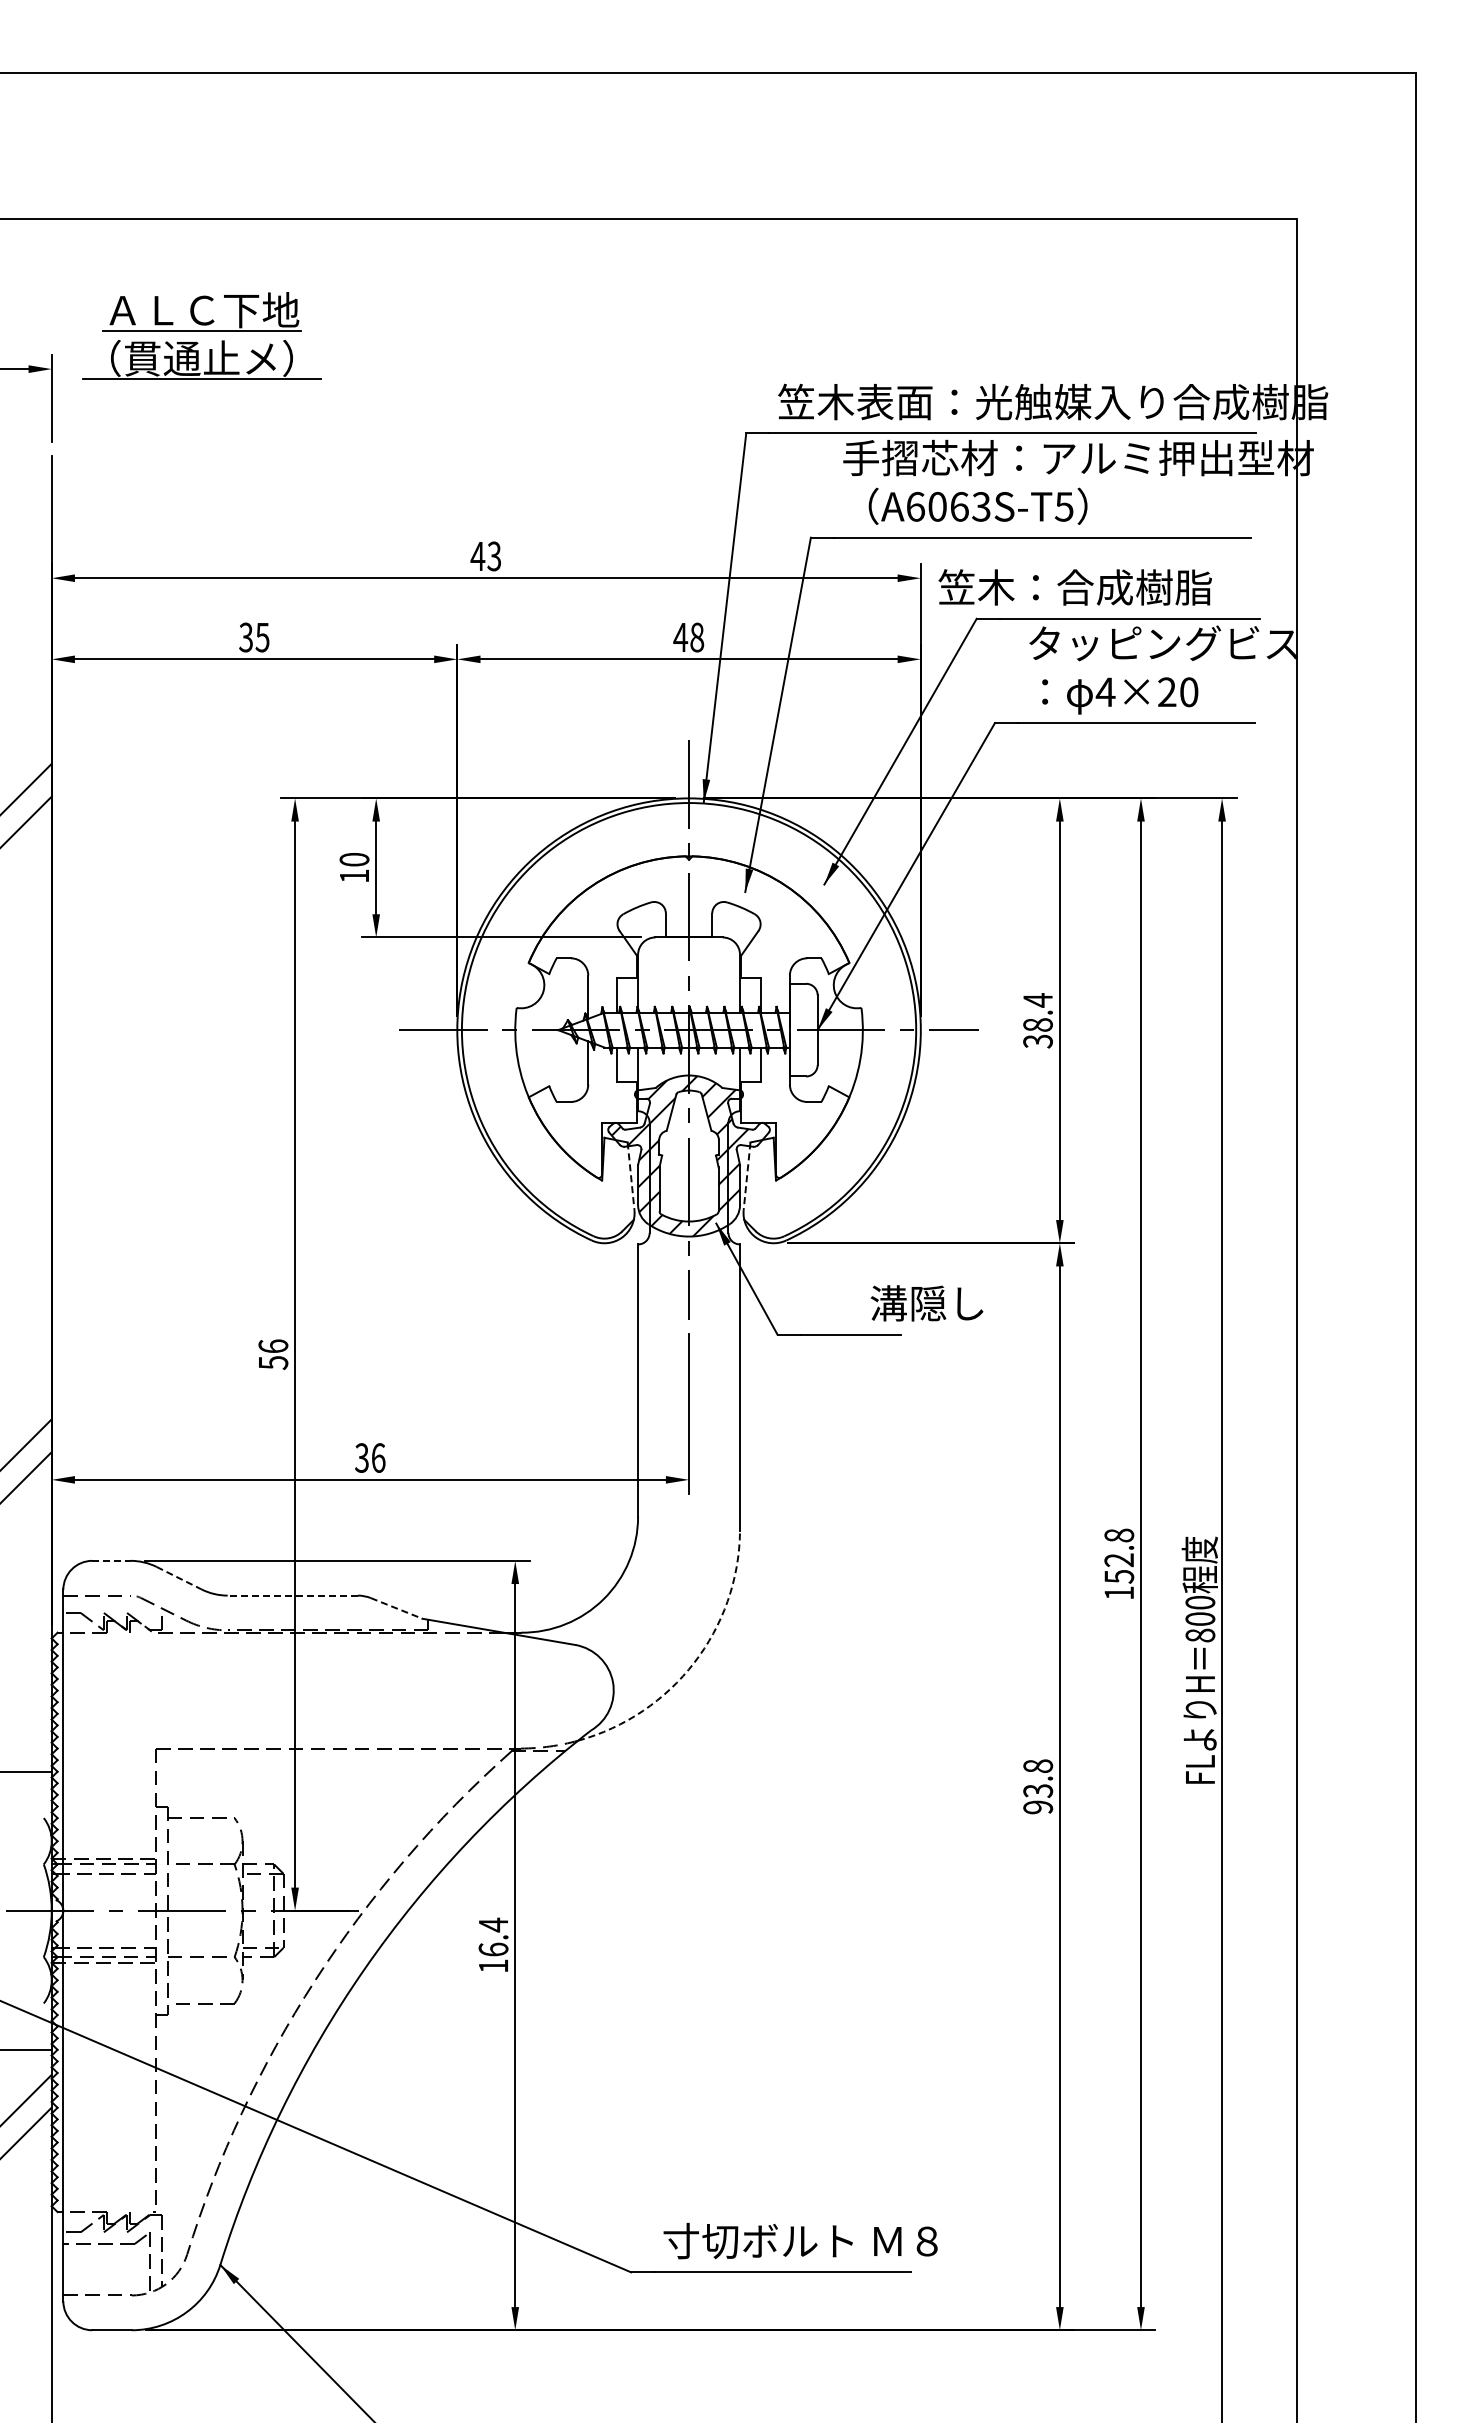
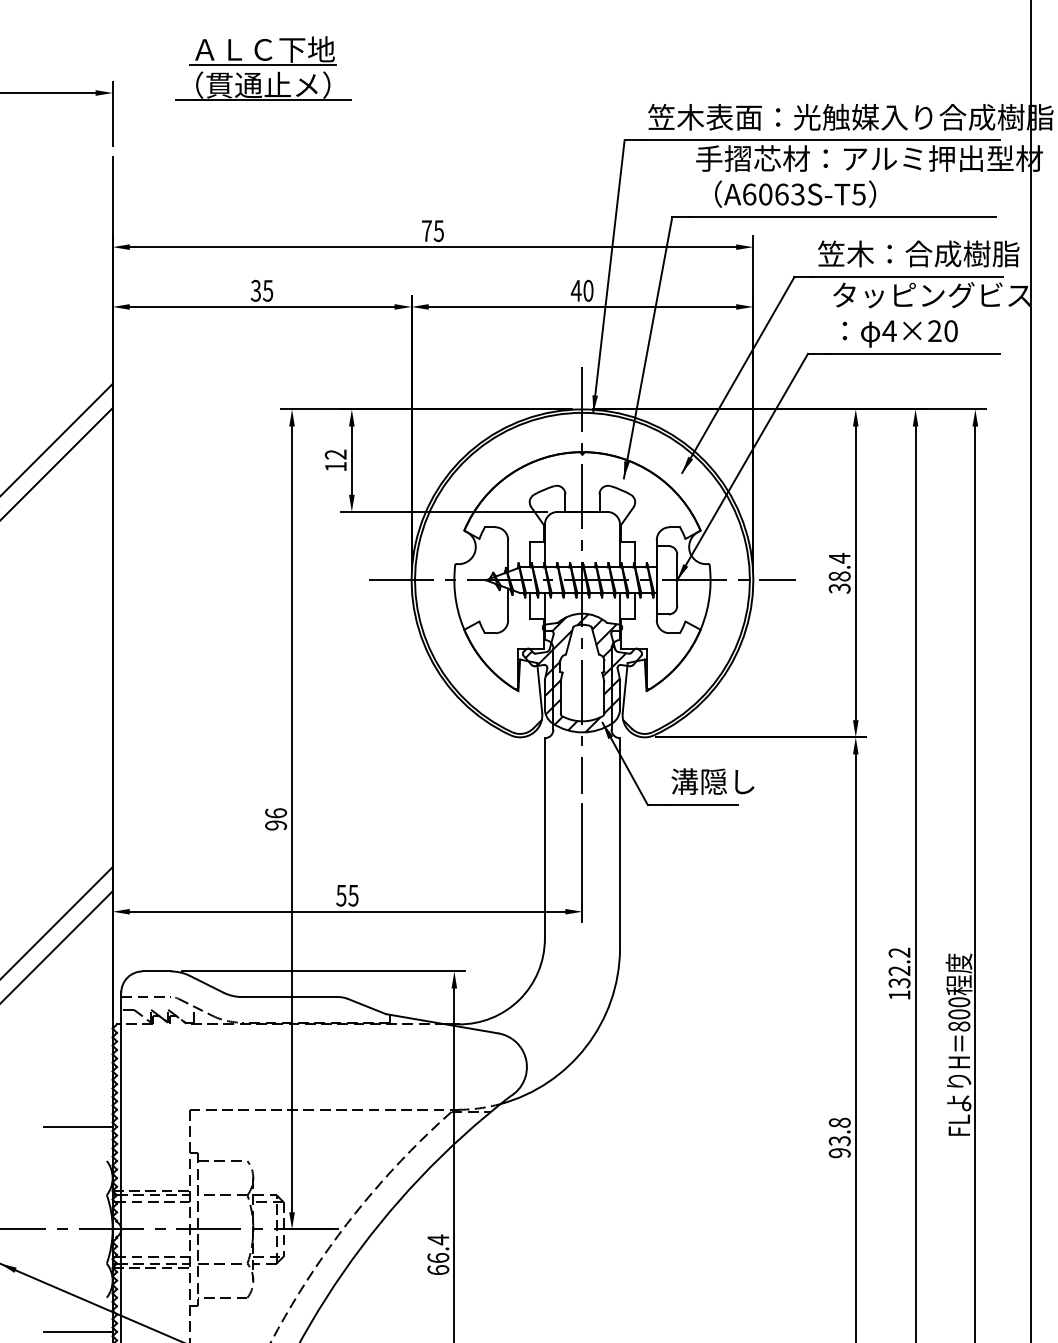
part: (201, 335) -> (262, 68), moved
text: (485, 555) -> (432, 230), 43 -> 75
text: (1074, 587) -> (918, 253), moved
text: (697, 637) -> (588, 290), 48 -> 40
text: (354, 859) -> (335, 454), 10 -> 12
line: (631, 1176) -> (540, 688), dashed -> solid
line: (747, 1176) -> (625, 688), dashed -> solid
text: (926, 1303) -> (712, 781), moved
text: (273, 1362) -> (276, 825), 56 -> 96
text: (370, 1457) -> (347, 895), 36 -> 55
text: (1119, 1555) -> (899, 967), 152.8 -> 132.2
line: (112, 1560) -> (157, 971), dashed -> solid
line: (179, 1578) -> (206, 984), dashed -> solid
line: (292, 1595) -> (290, 996), dashed -> solid
line: (396, 1608) -> (366, 1006), dashed -> solid
arc: (694, 1662) -> (586, 1046), dashed -> solid
text: (493, 1965) -> (438, 1269), 16.4 -> 66.4

